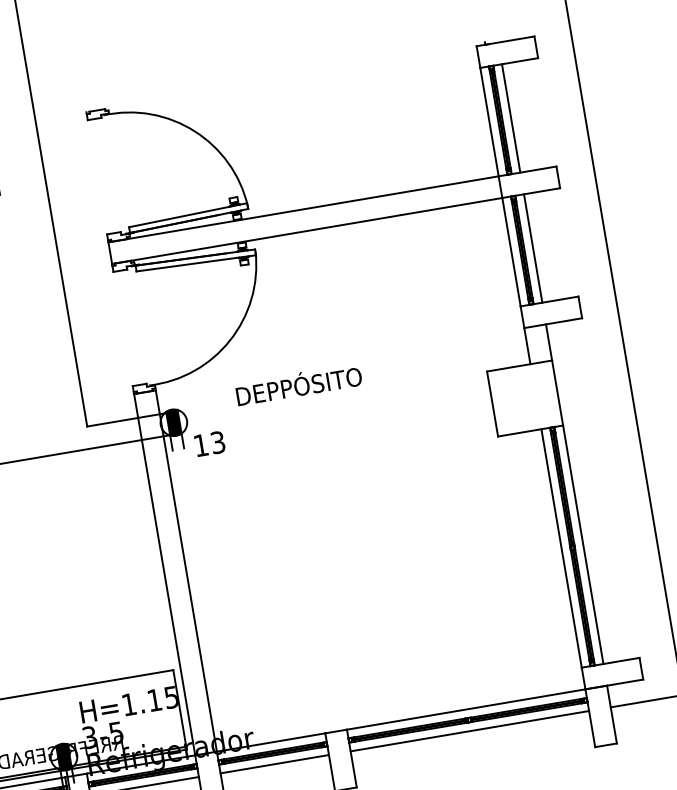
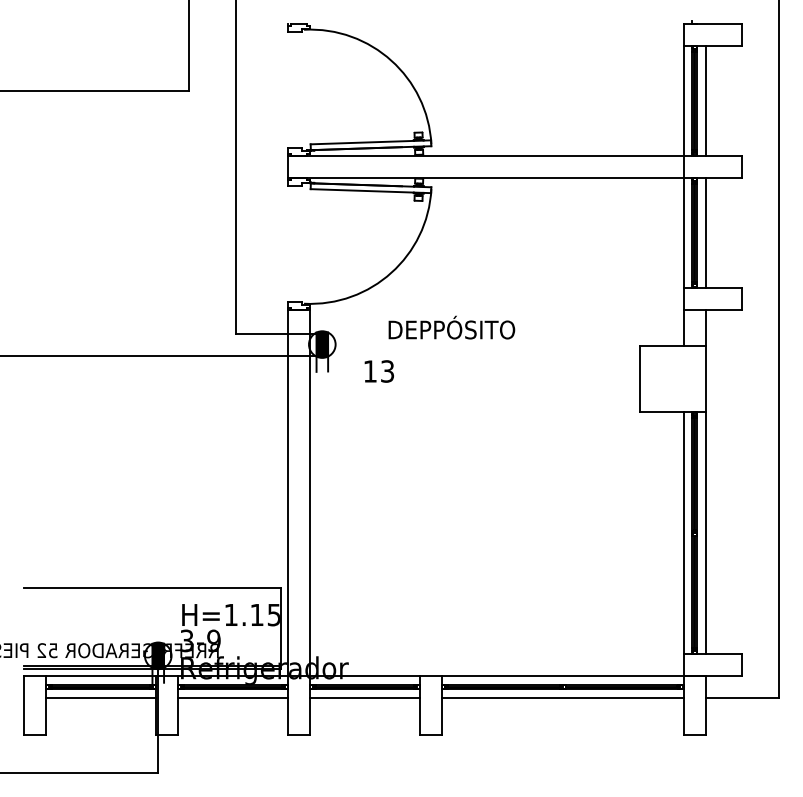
text: (209, 444) -> (378, 371), moved
text: (115, 732) -> (213, 640), 3-5 -> 3-9

